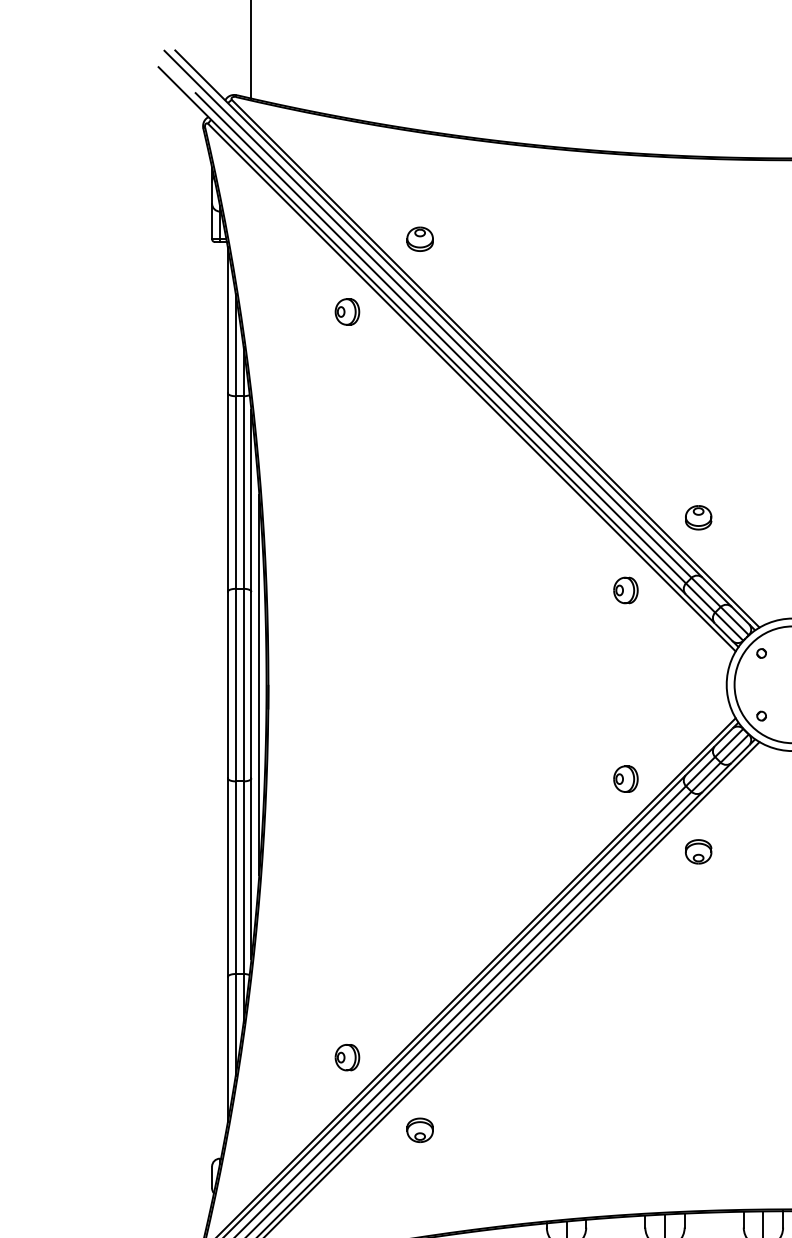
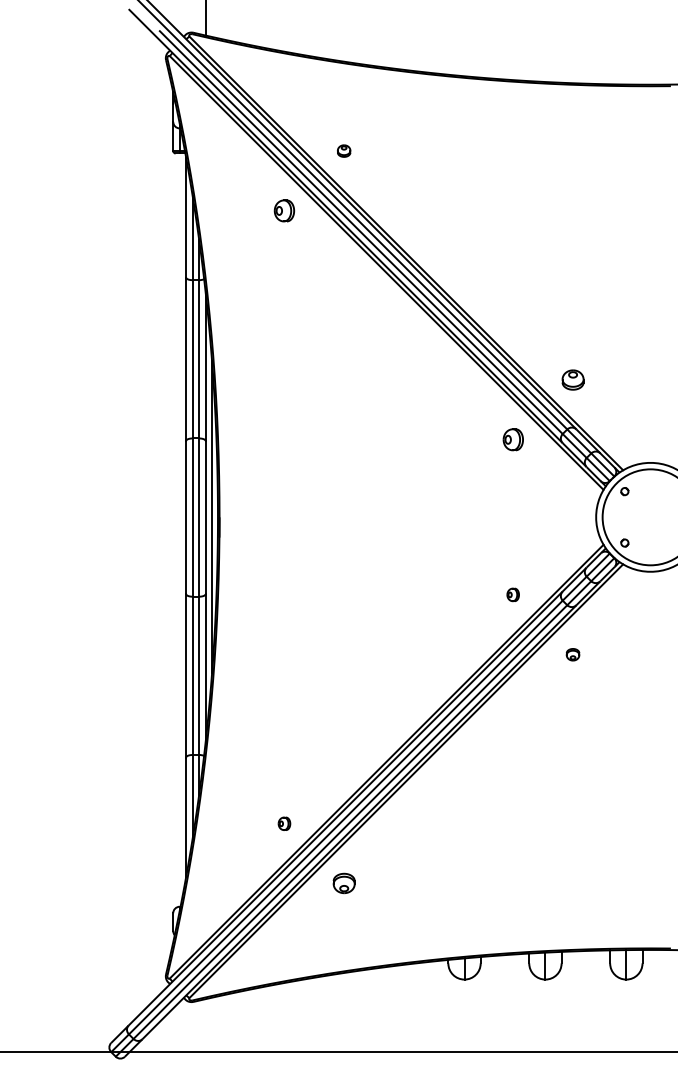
part: (419, 238) -> (343, 150), size x0.6
part: (624, 778) -> (512, 594), size x0.6
part: (697, 851) -> (572, 654), size x0.6
part: (347, 1057) -> (284, 823), size x0.6

